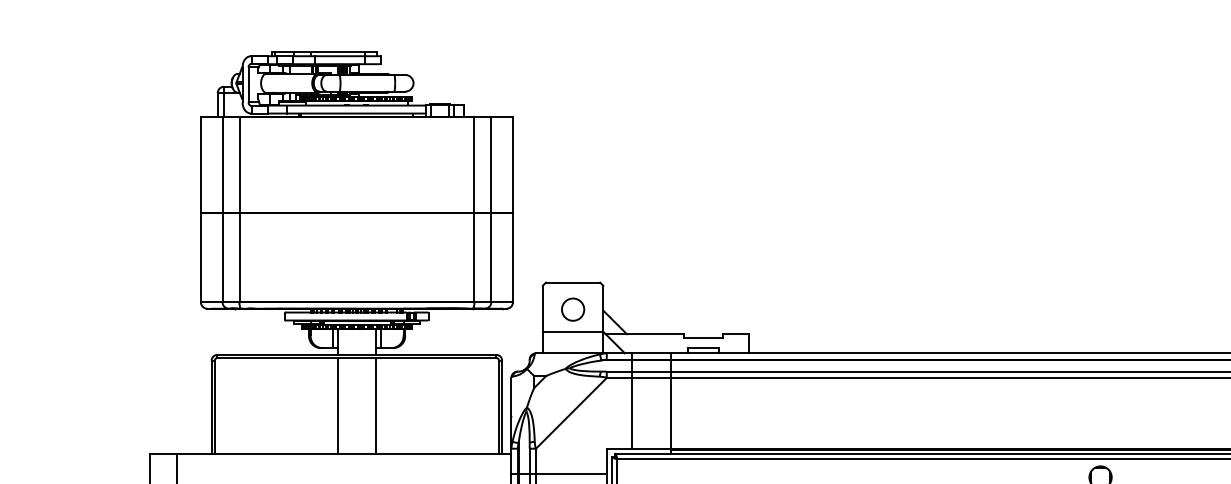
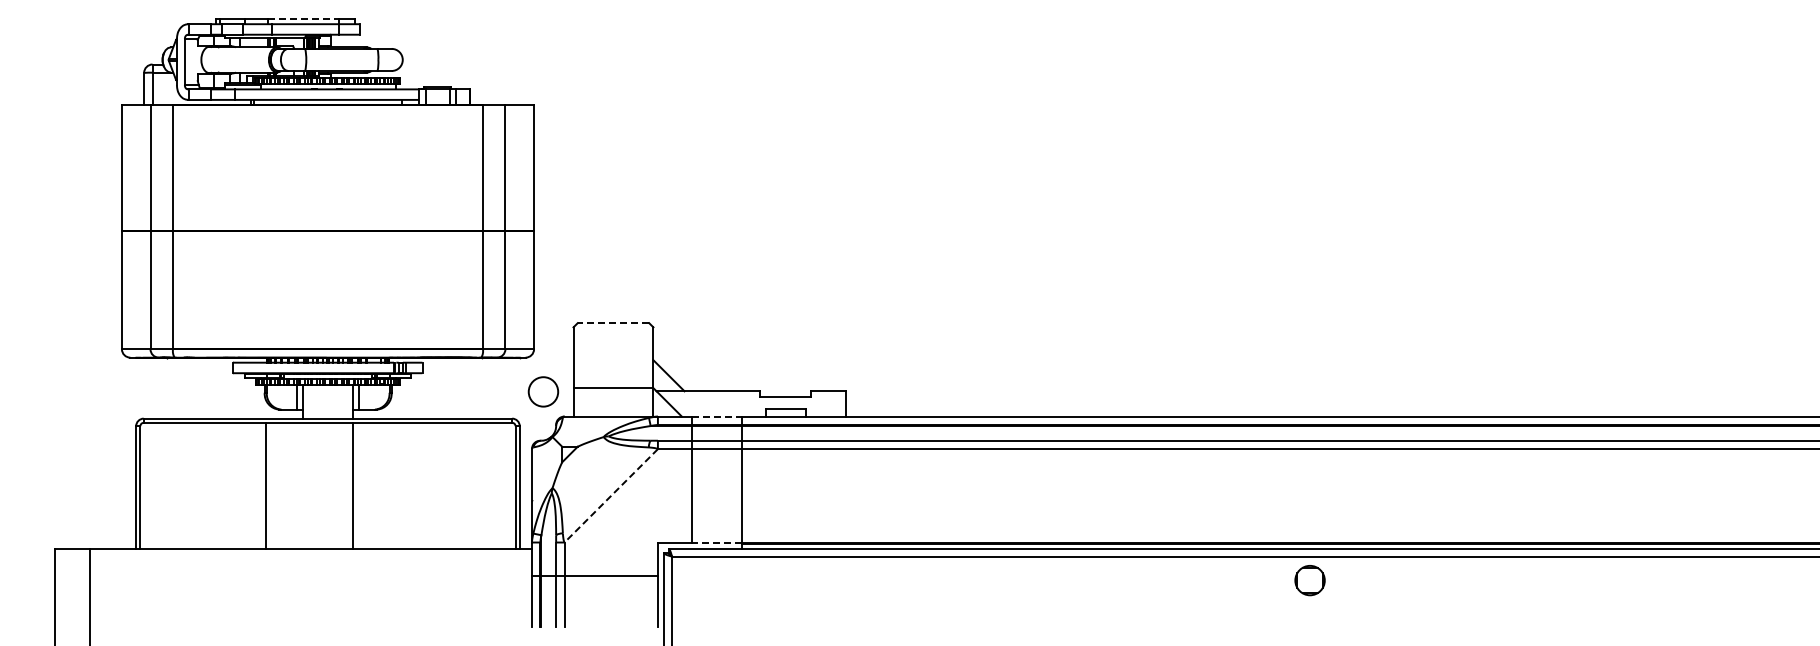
line: (338, 52) -> (303, 19), solid -> dashed
line: (573, 282) -> (613, 323), solid -> dashed
circle: (573, 309) -> (543, 391), moved
line: (651, 353) -> (717, 416), solid -> dashed
line: (337, 405) -> (265, 485), moved
line: (570, 413) -> (610, 496), solid -> dashed
line: (651, 448) -> (716, 542), solid -> dashed

